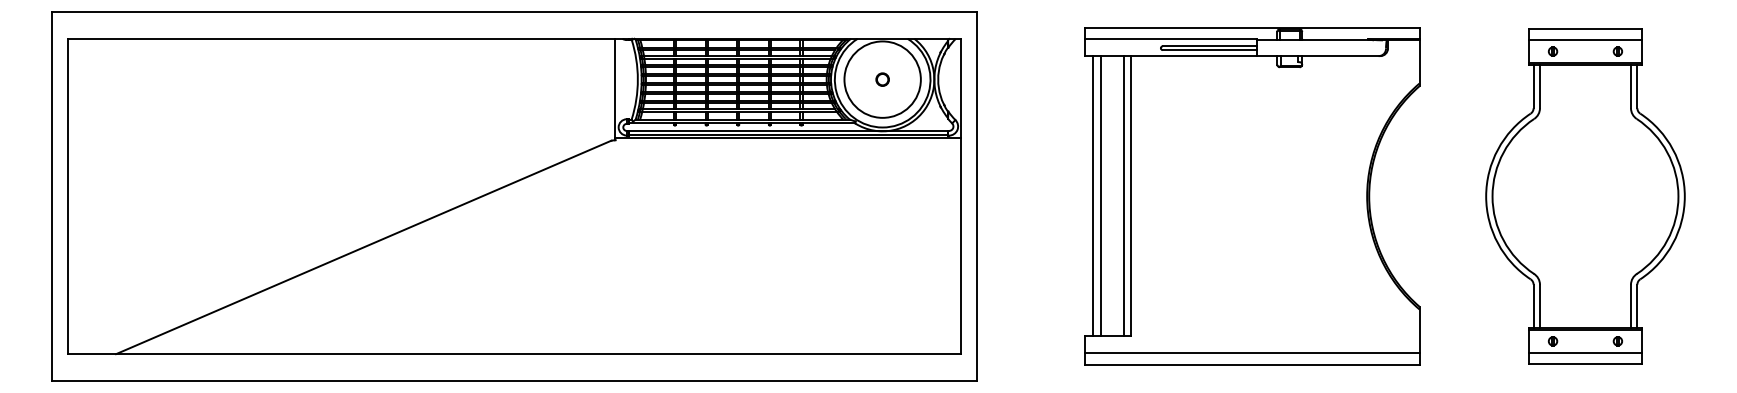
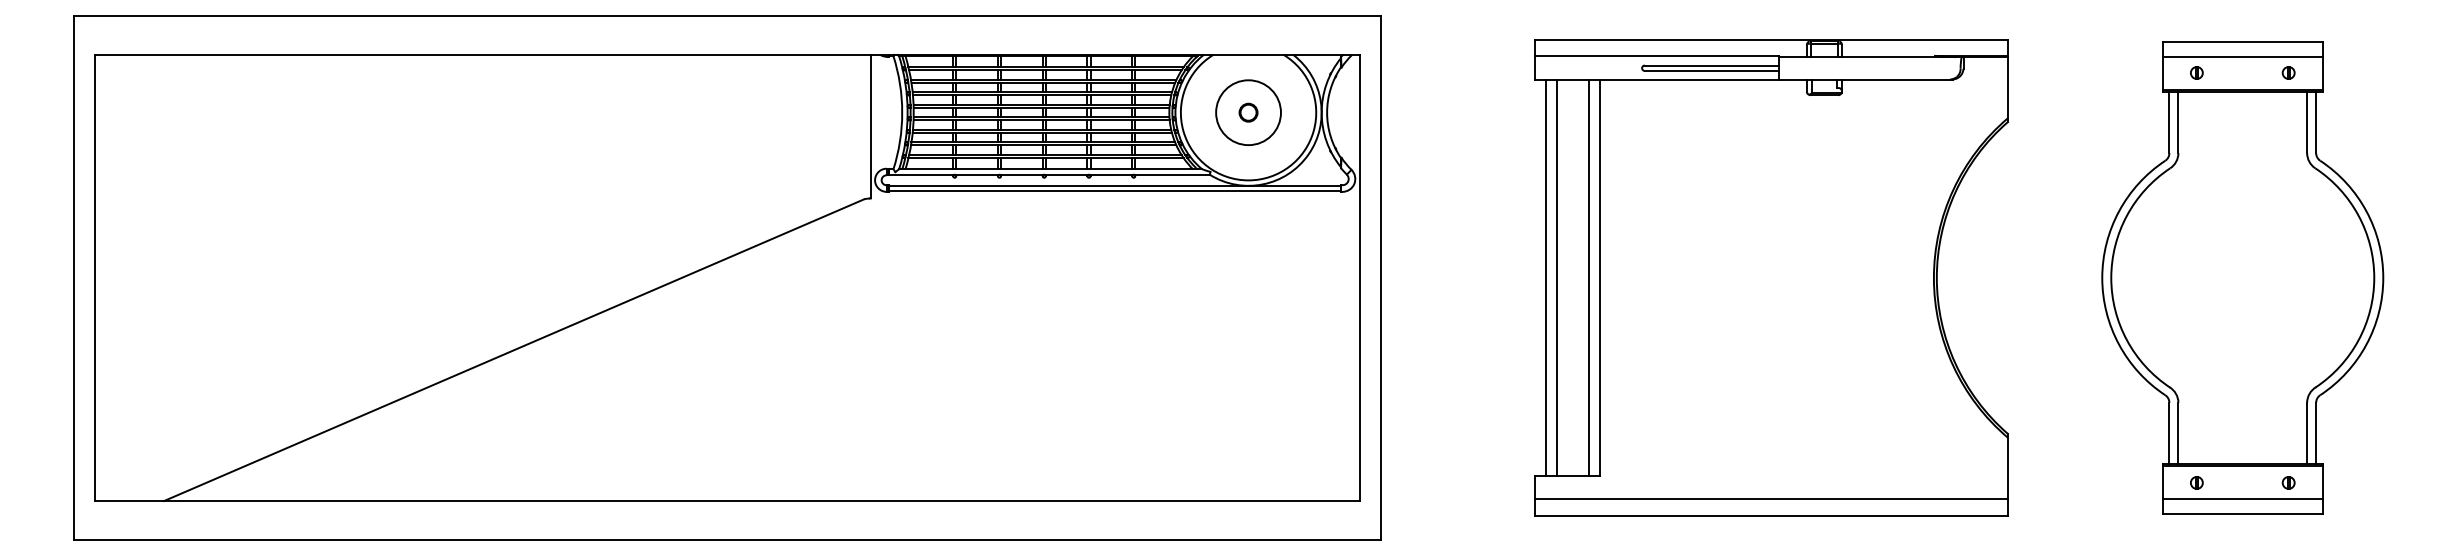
circle: (882, 79) -> (1248, 112), size x0.6
line: (787, 138) -> (1114, 195), removed

